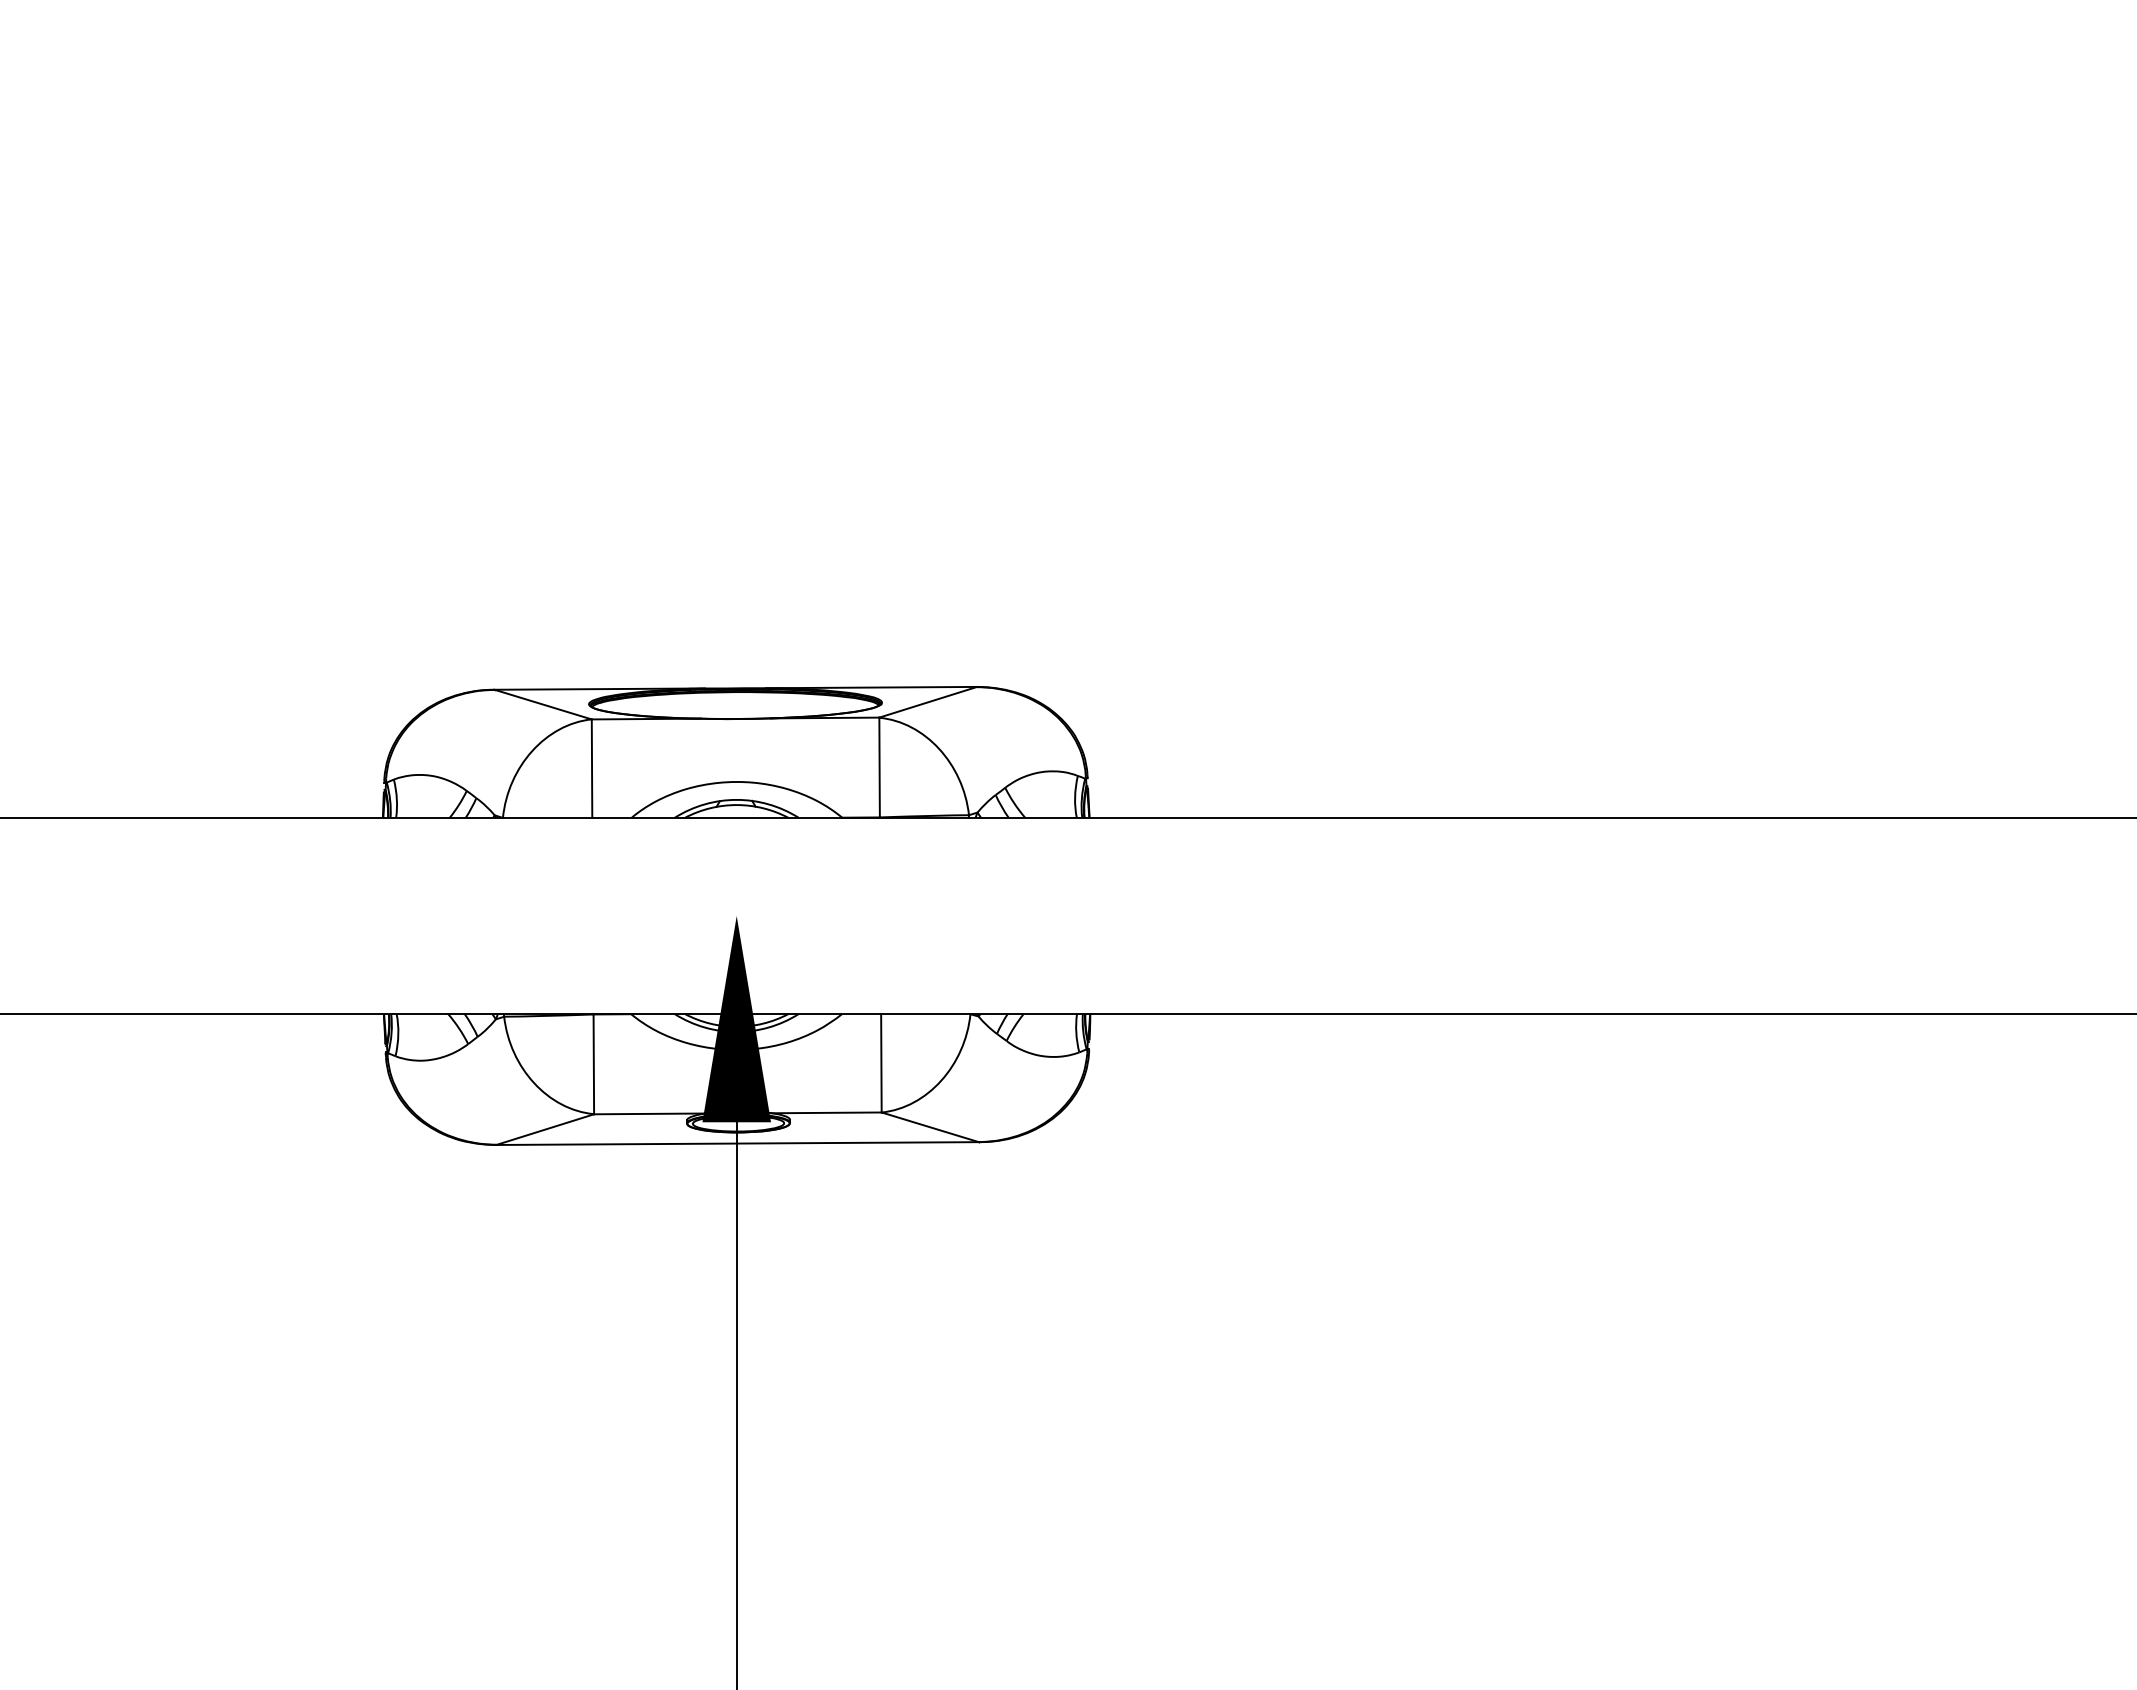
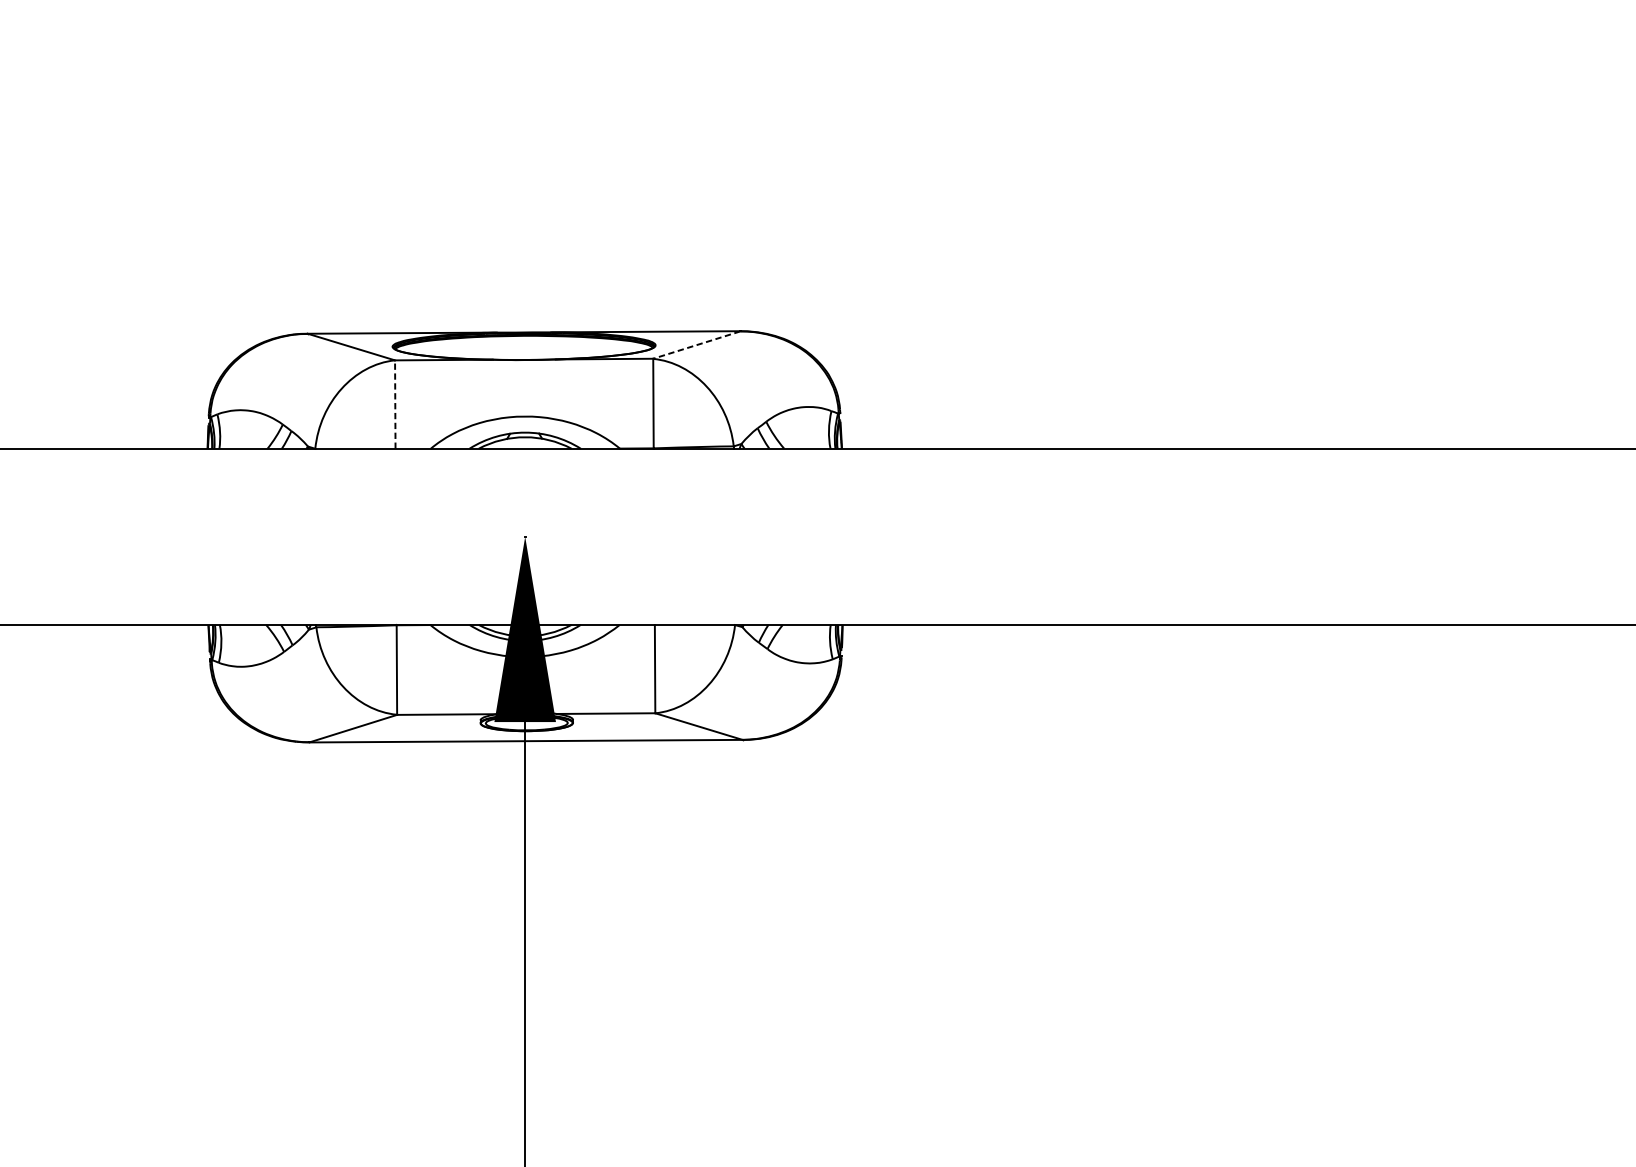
line: (927, 702) -> (696, 345), solid -> dashed
line: (592, 768) -> (395, 404), solid -> dashed

